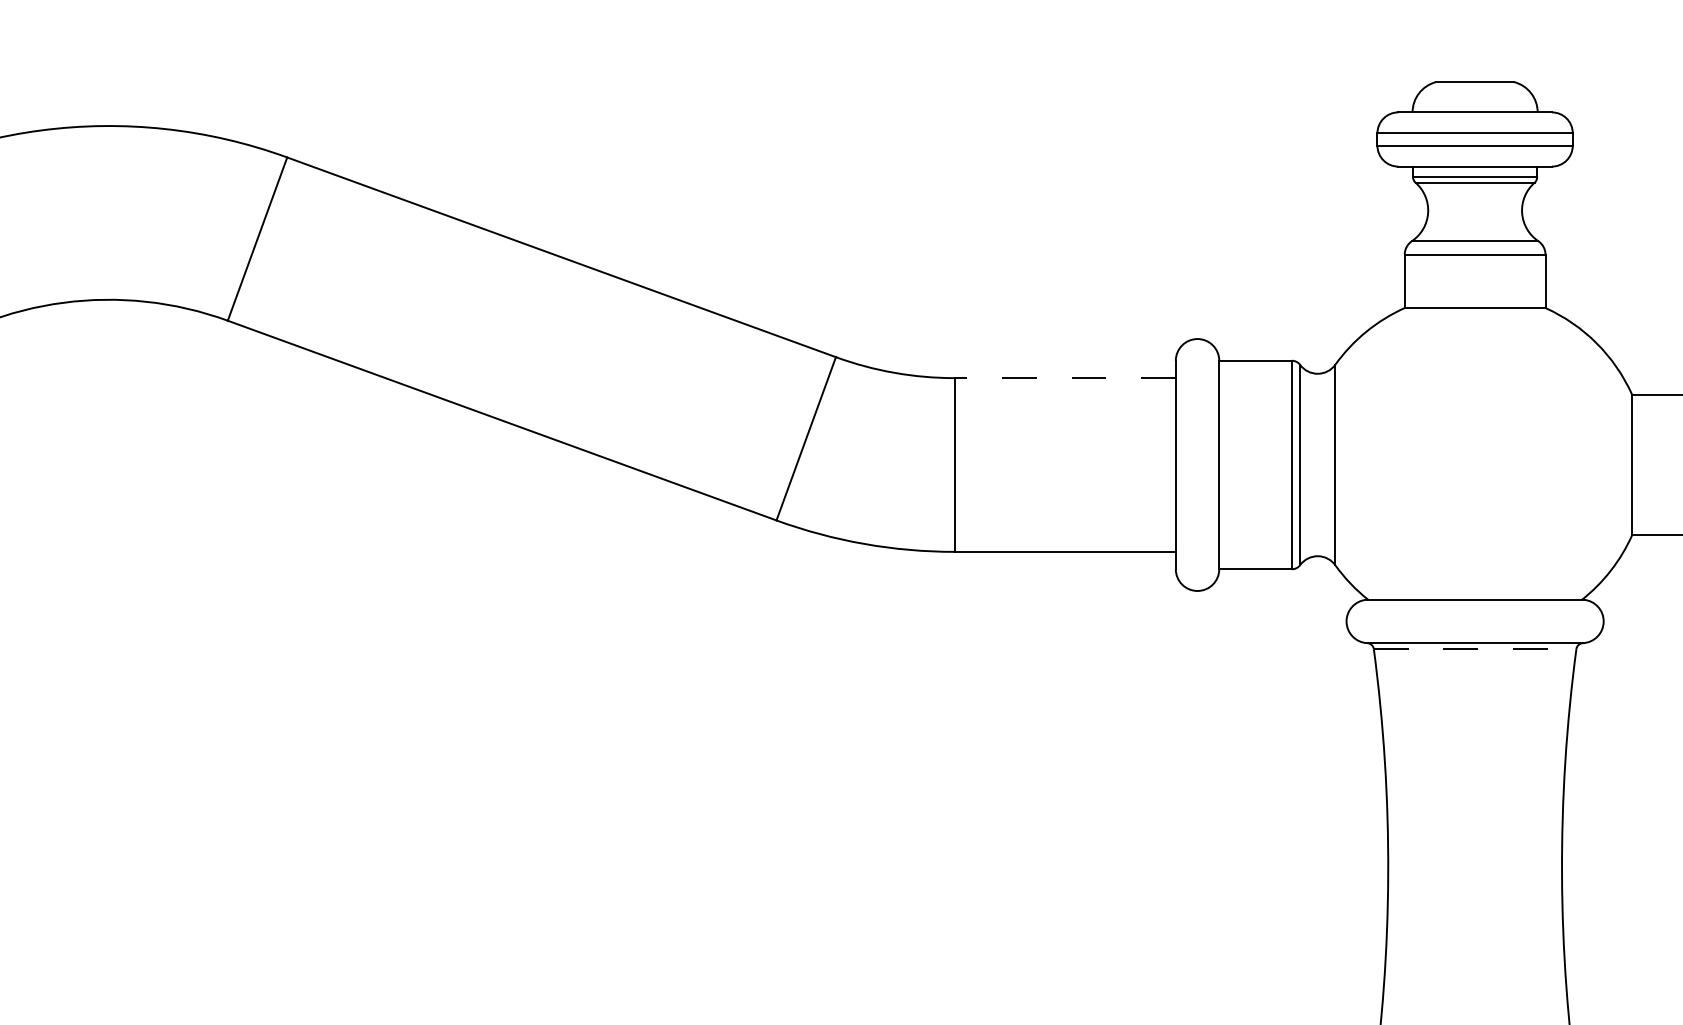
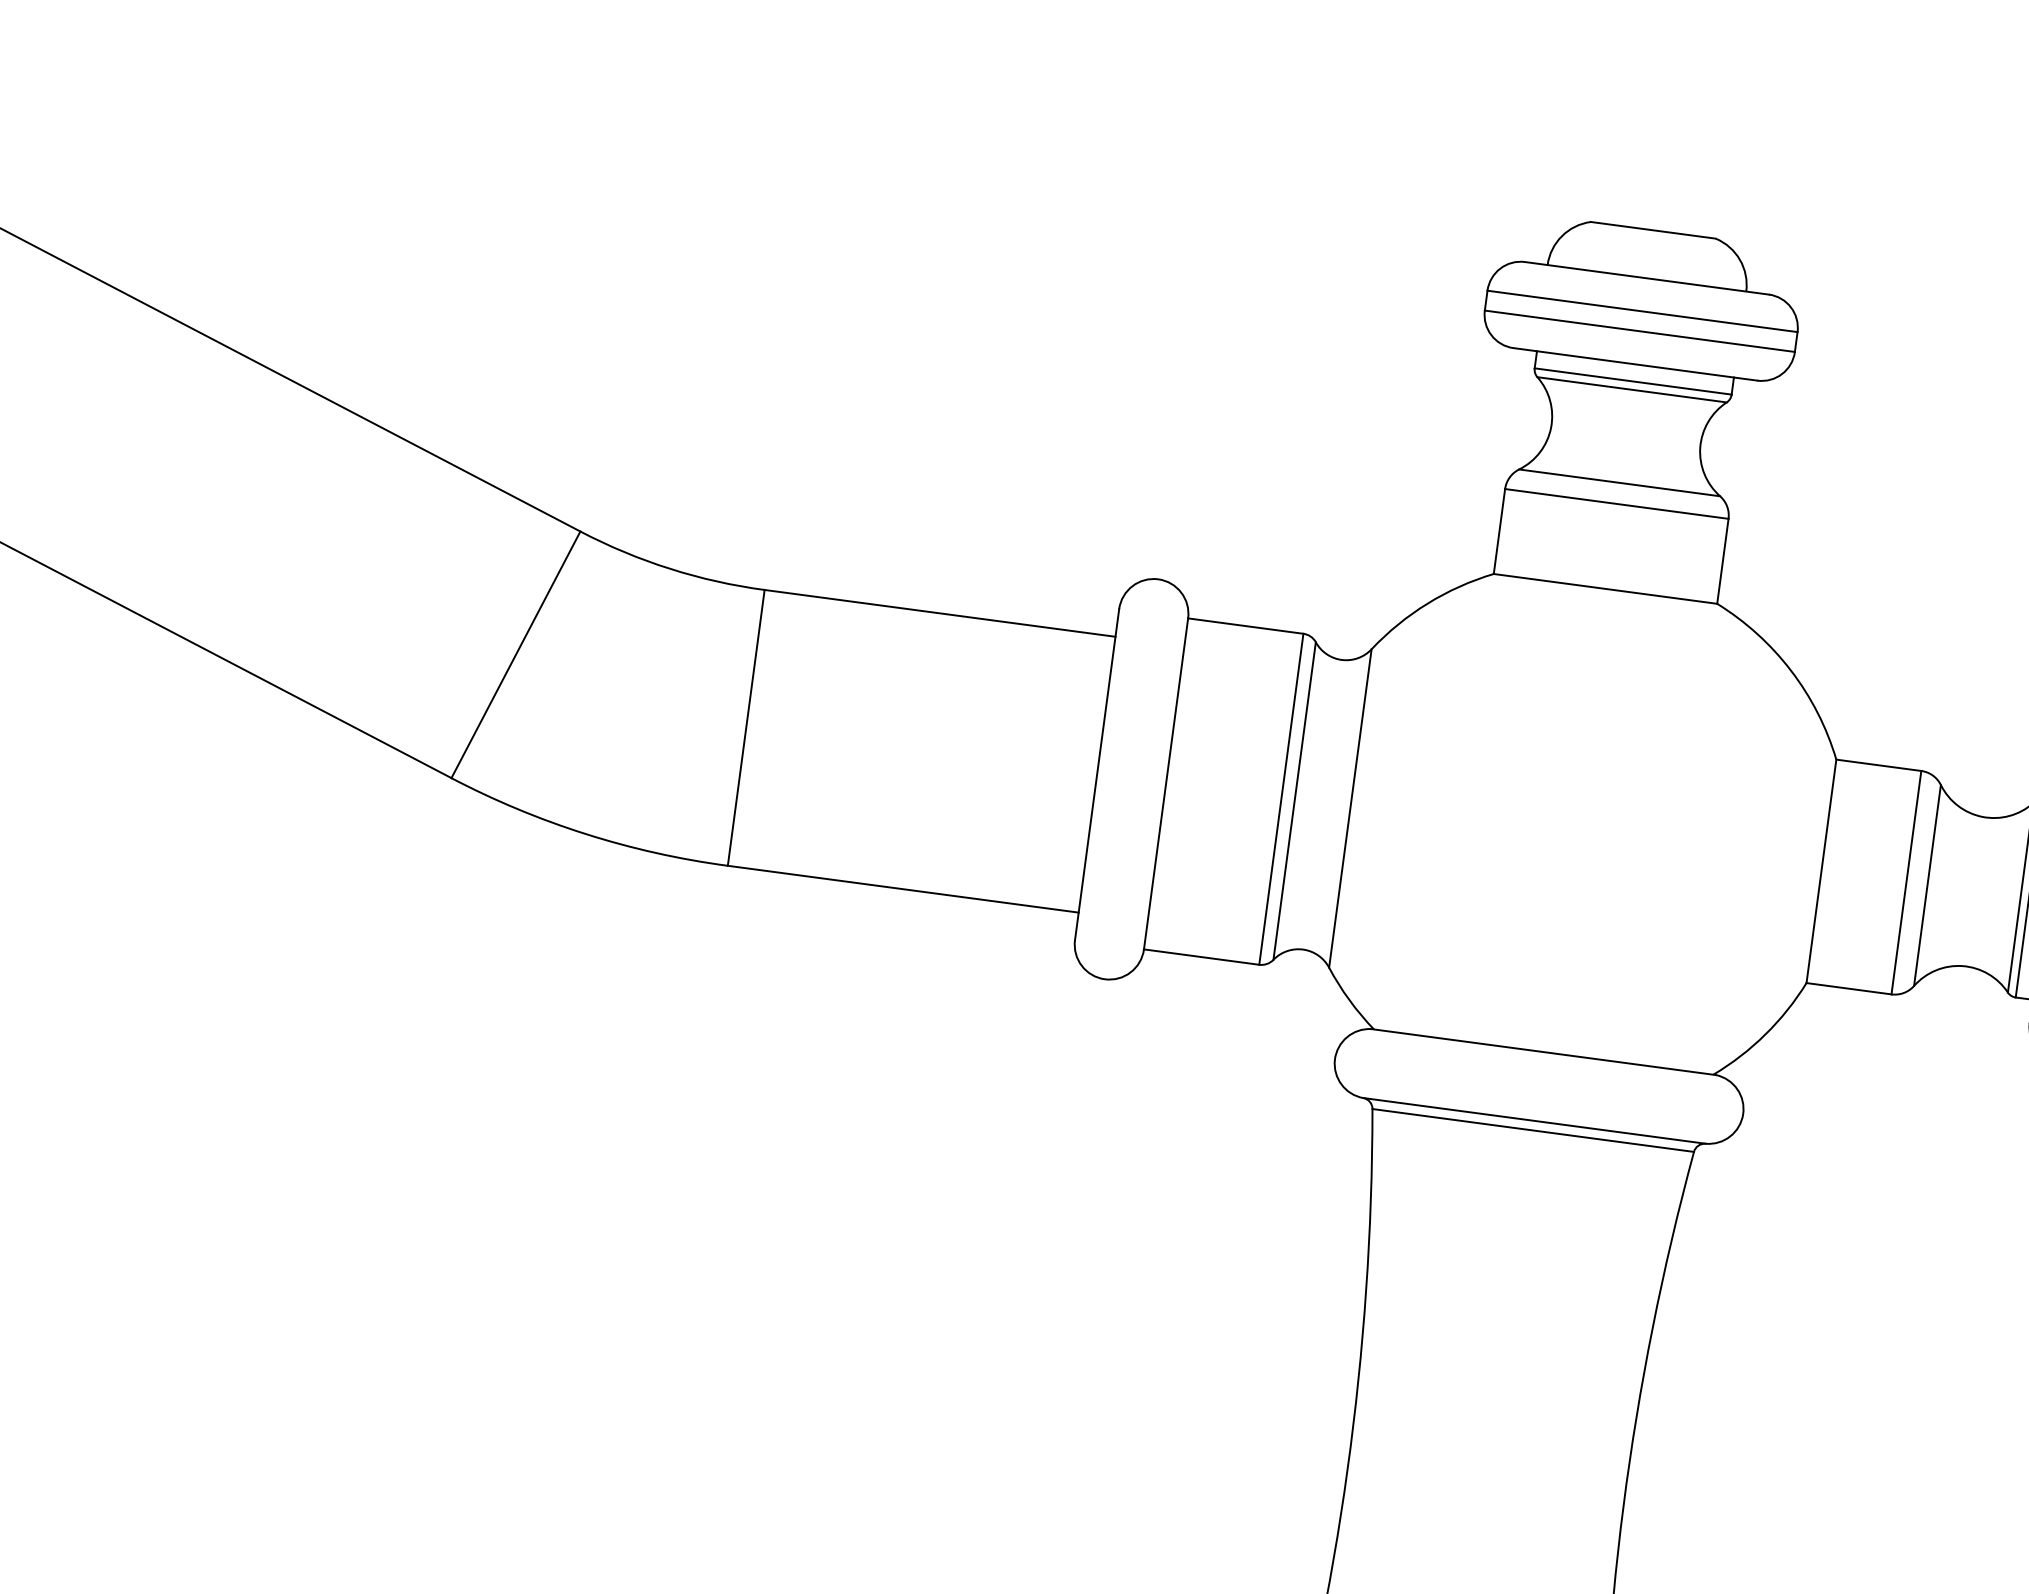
line: (1065, 378) -> (940, 613), dashed -> solid
line: (1475, 649) -> (1533, 1131), dashed -> solid

